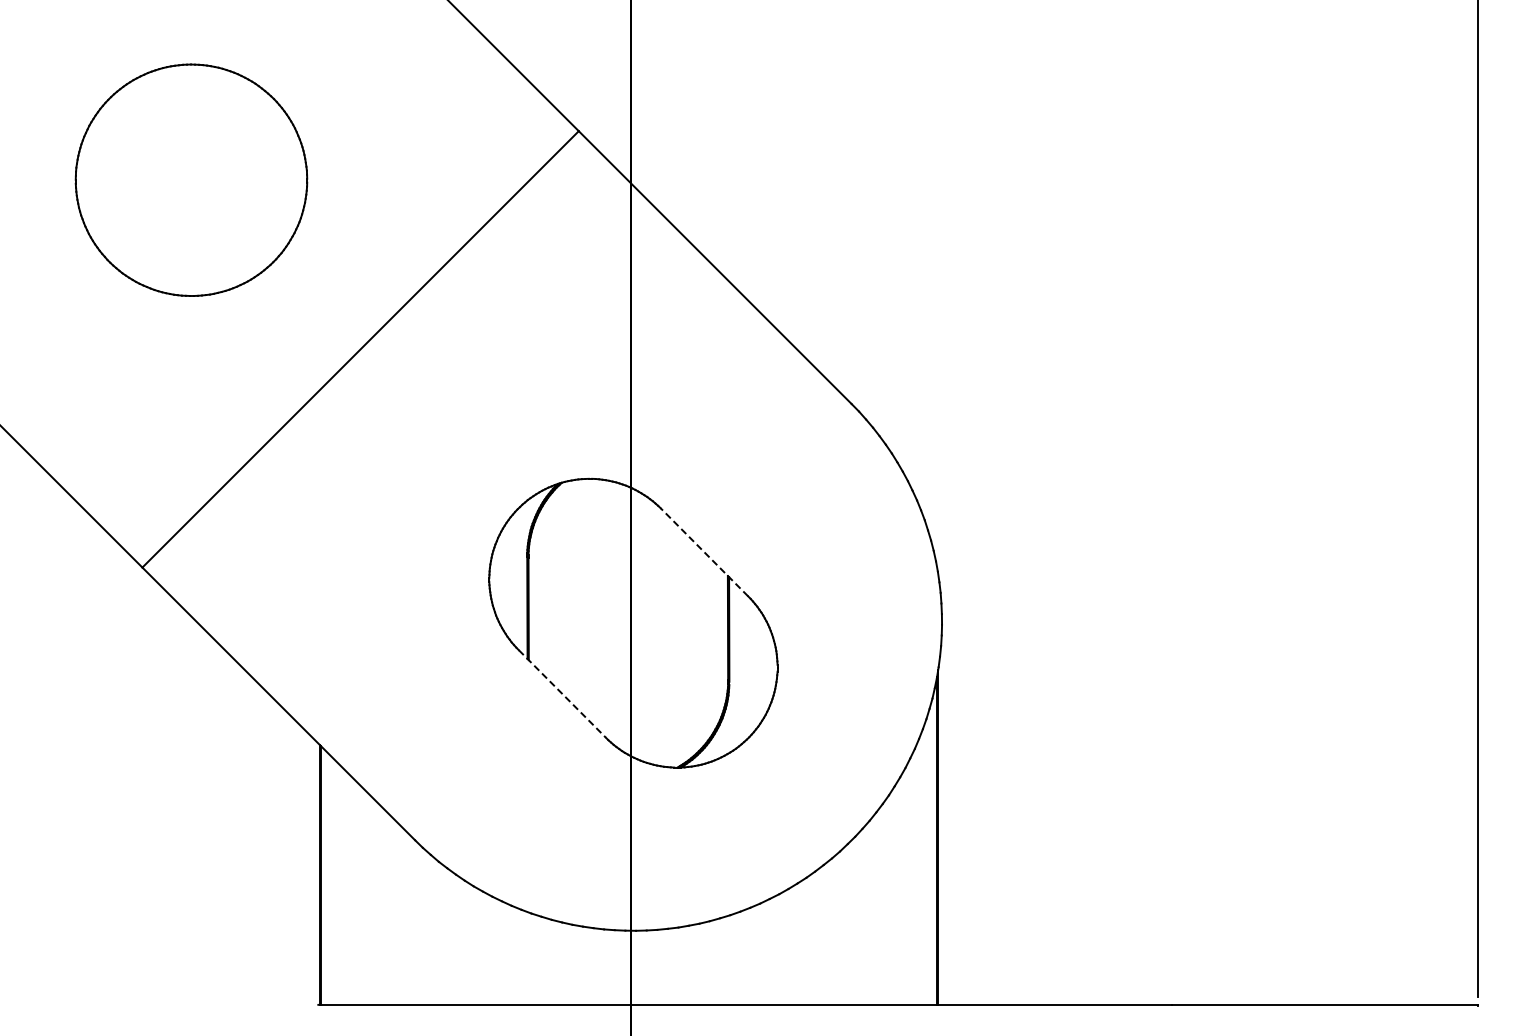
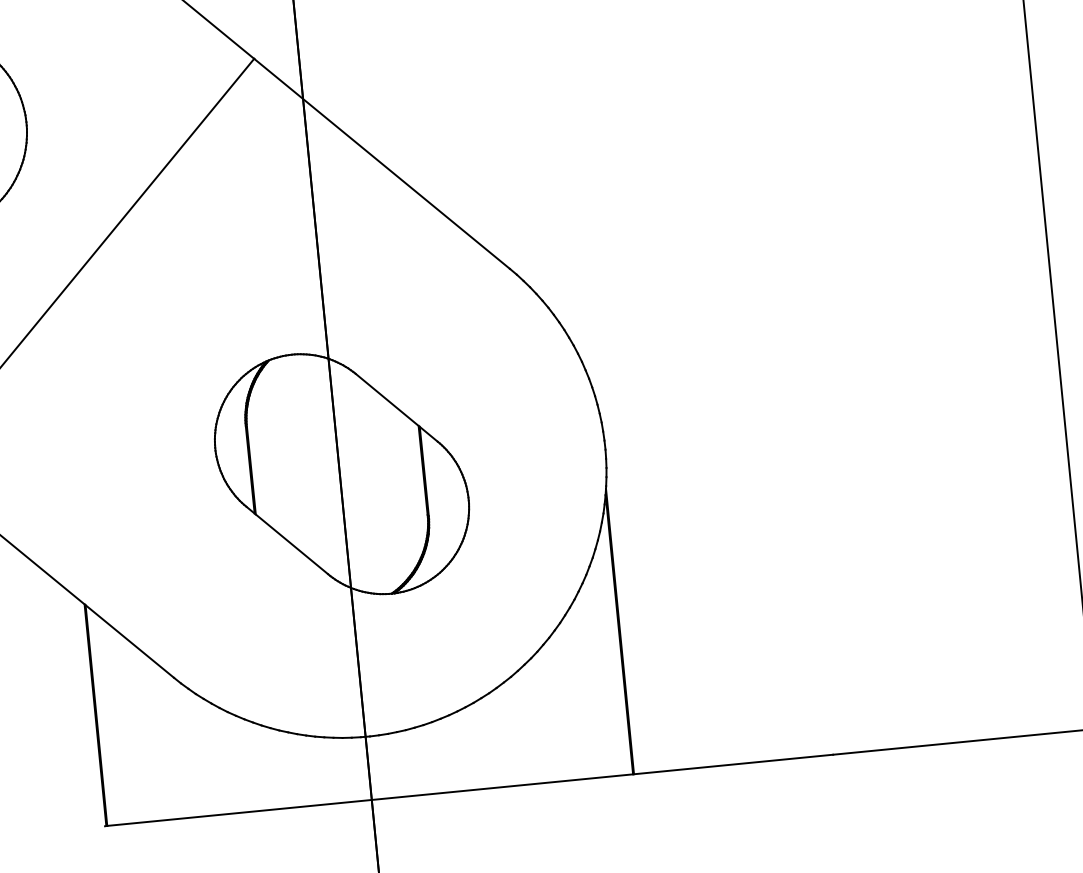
line: (704, 551) -> (396, 407), dashed -> solid
line: (562, 693) -> (287, 540), dashed -> solid

